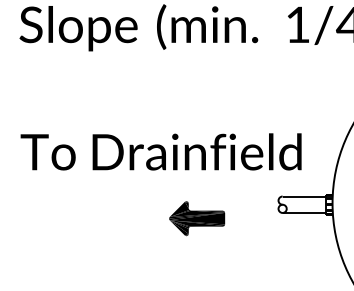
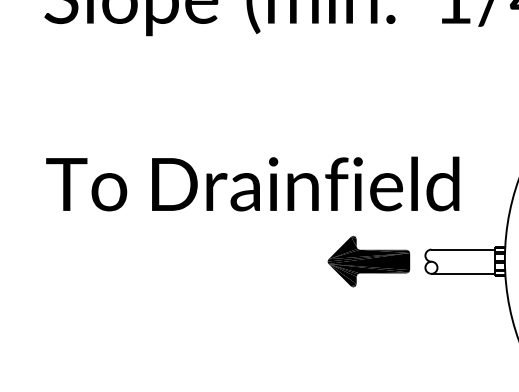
part: (197, 218) -> (369, 261), moved

